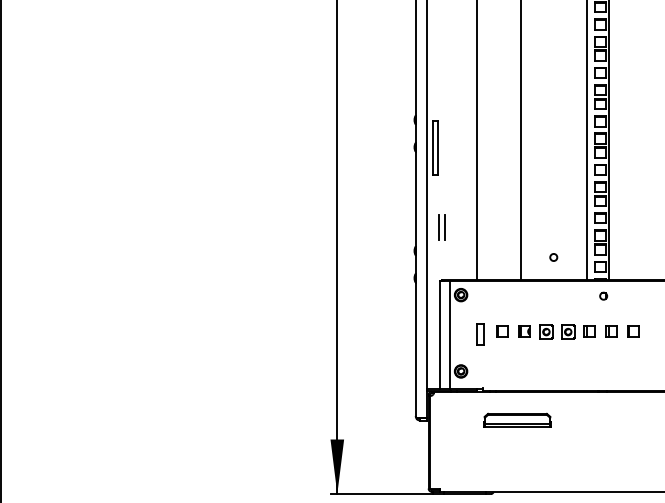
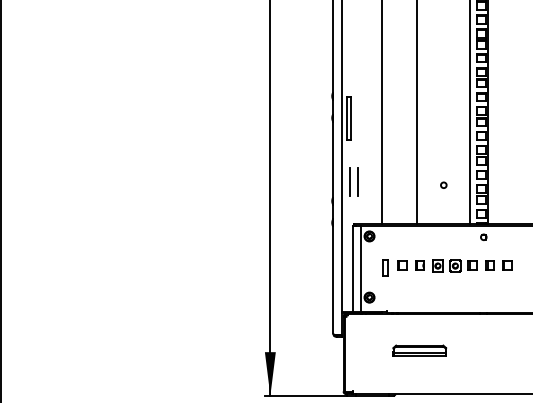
part: (442, 226) -> (354, 181), size x1.4
circle: (553, 256) -> (443, 184), moved
part: (517, 419) -> (419, 350), moved

